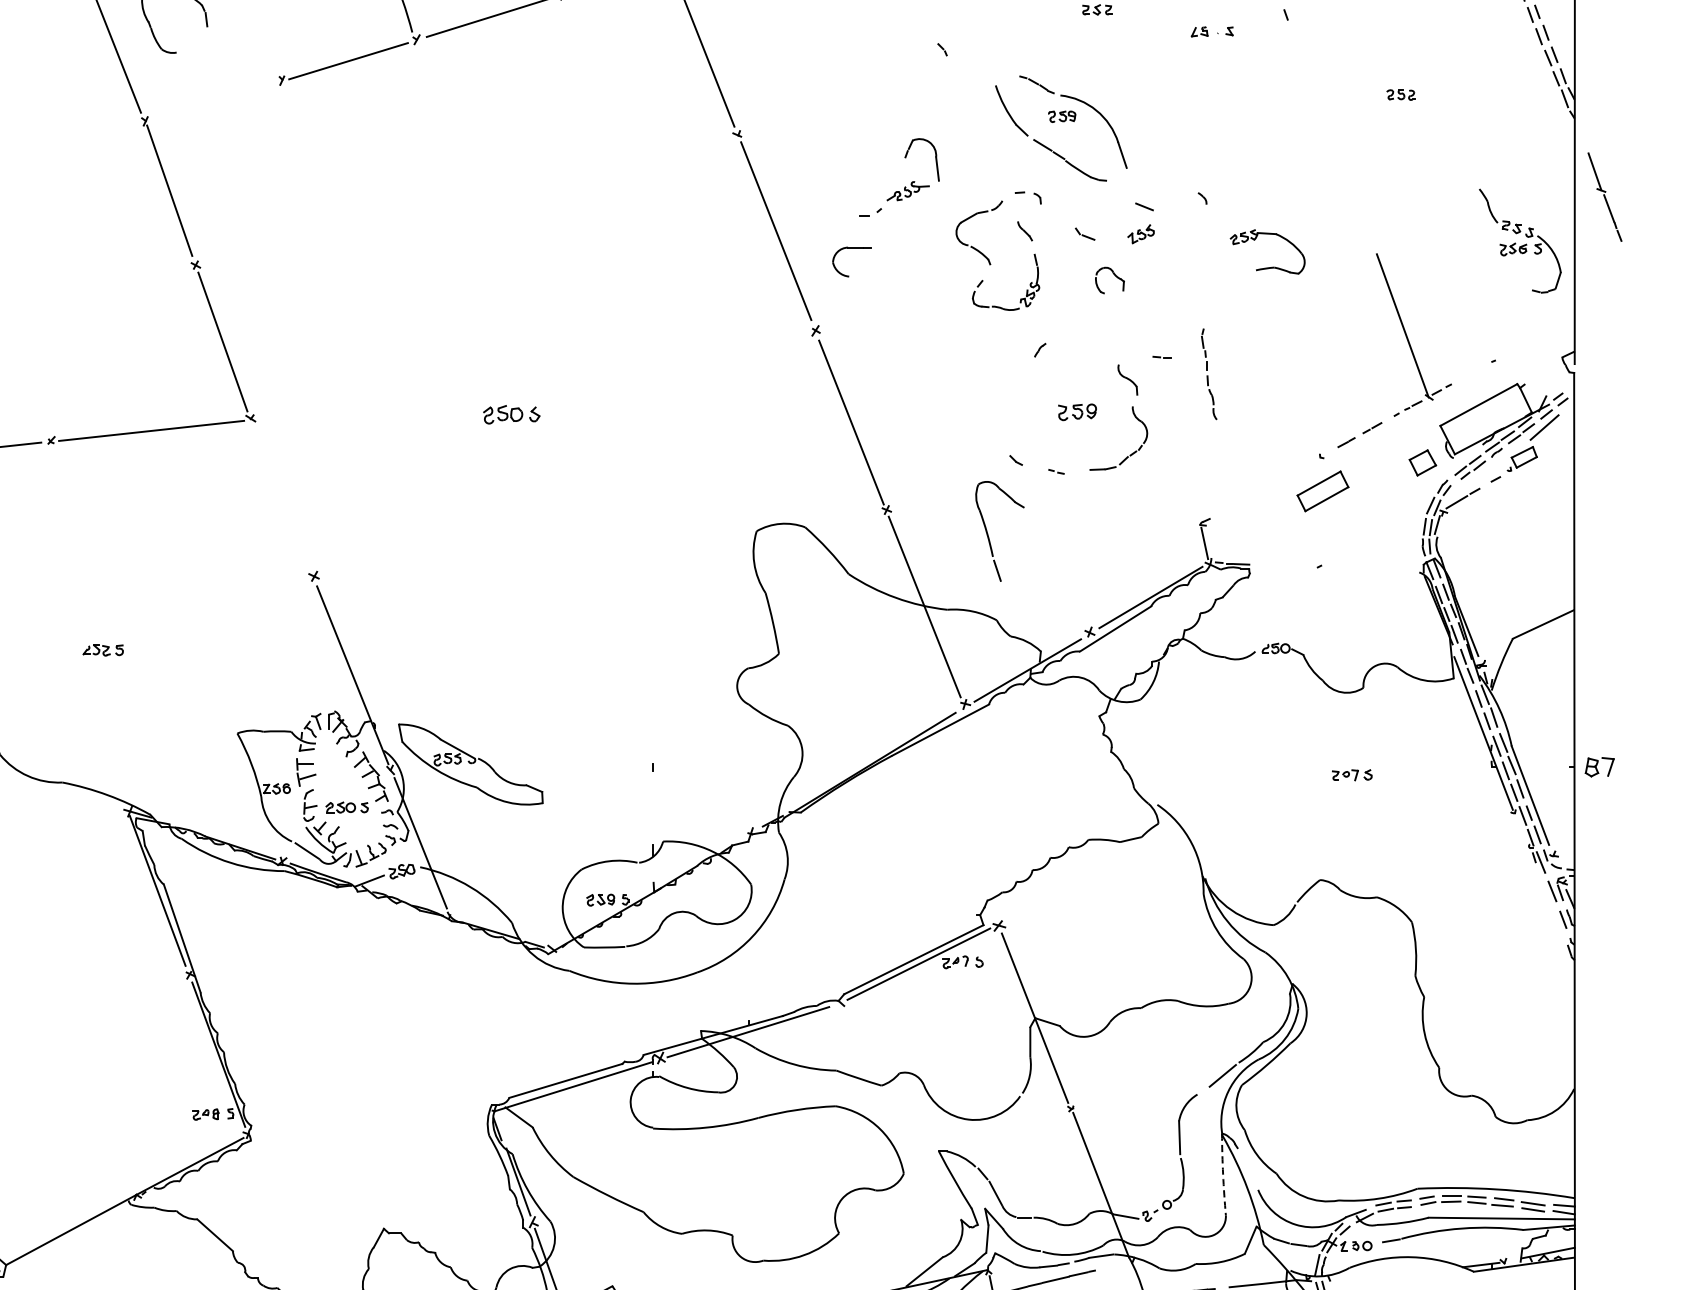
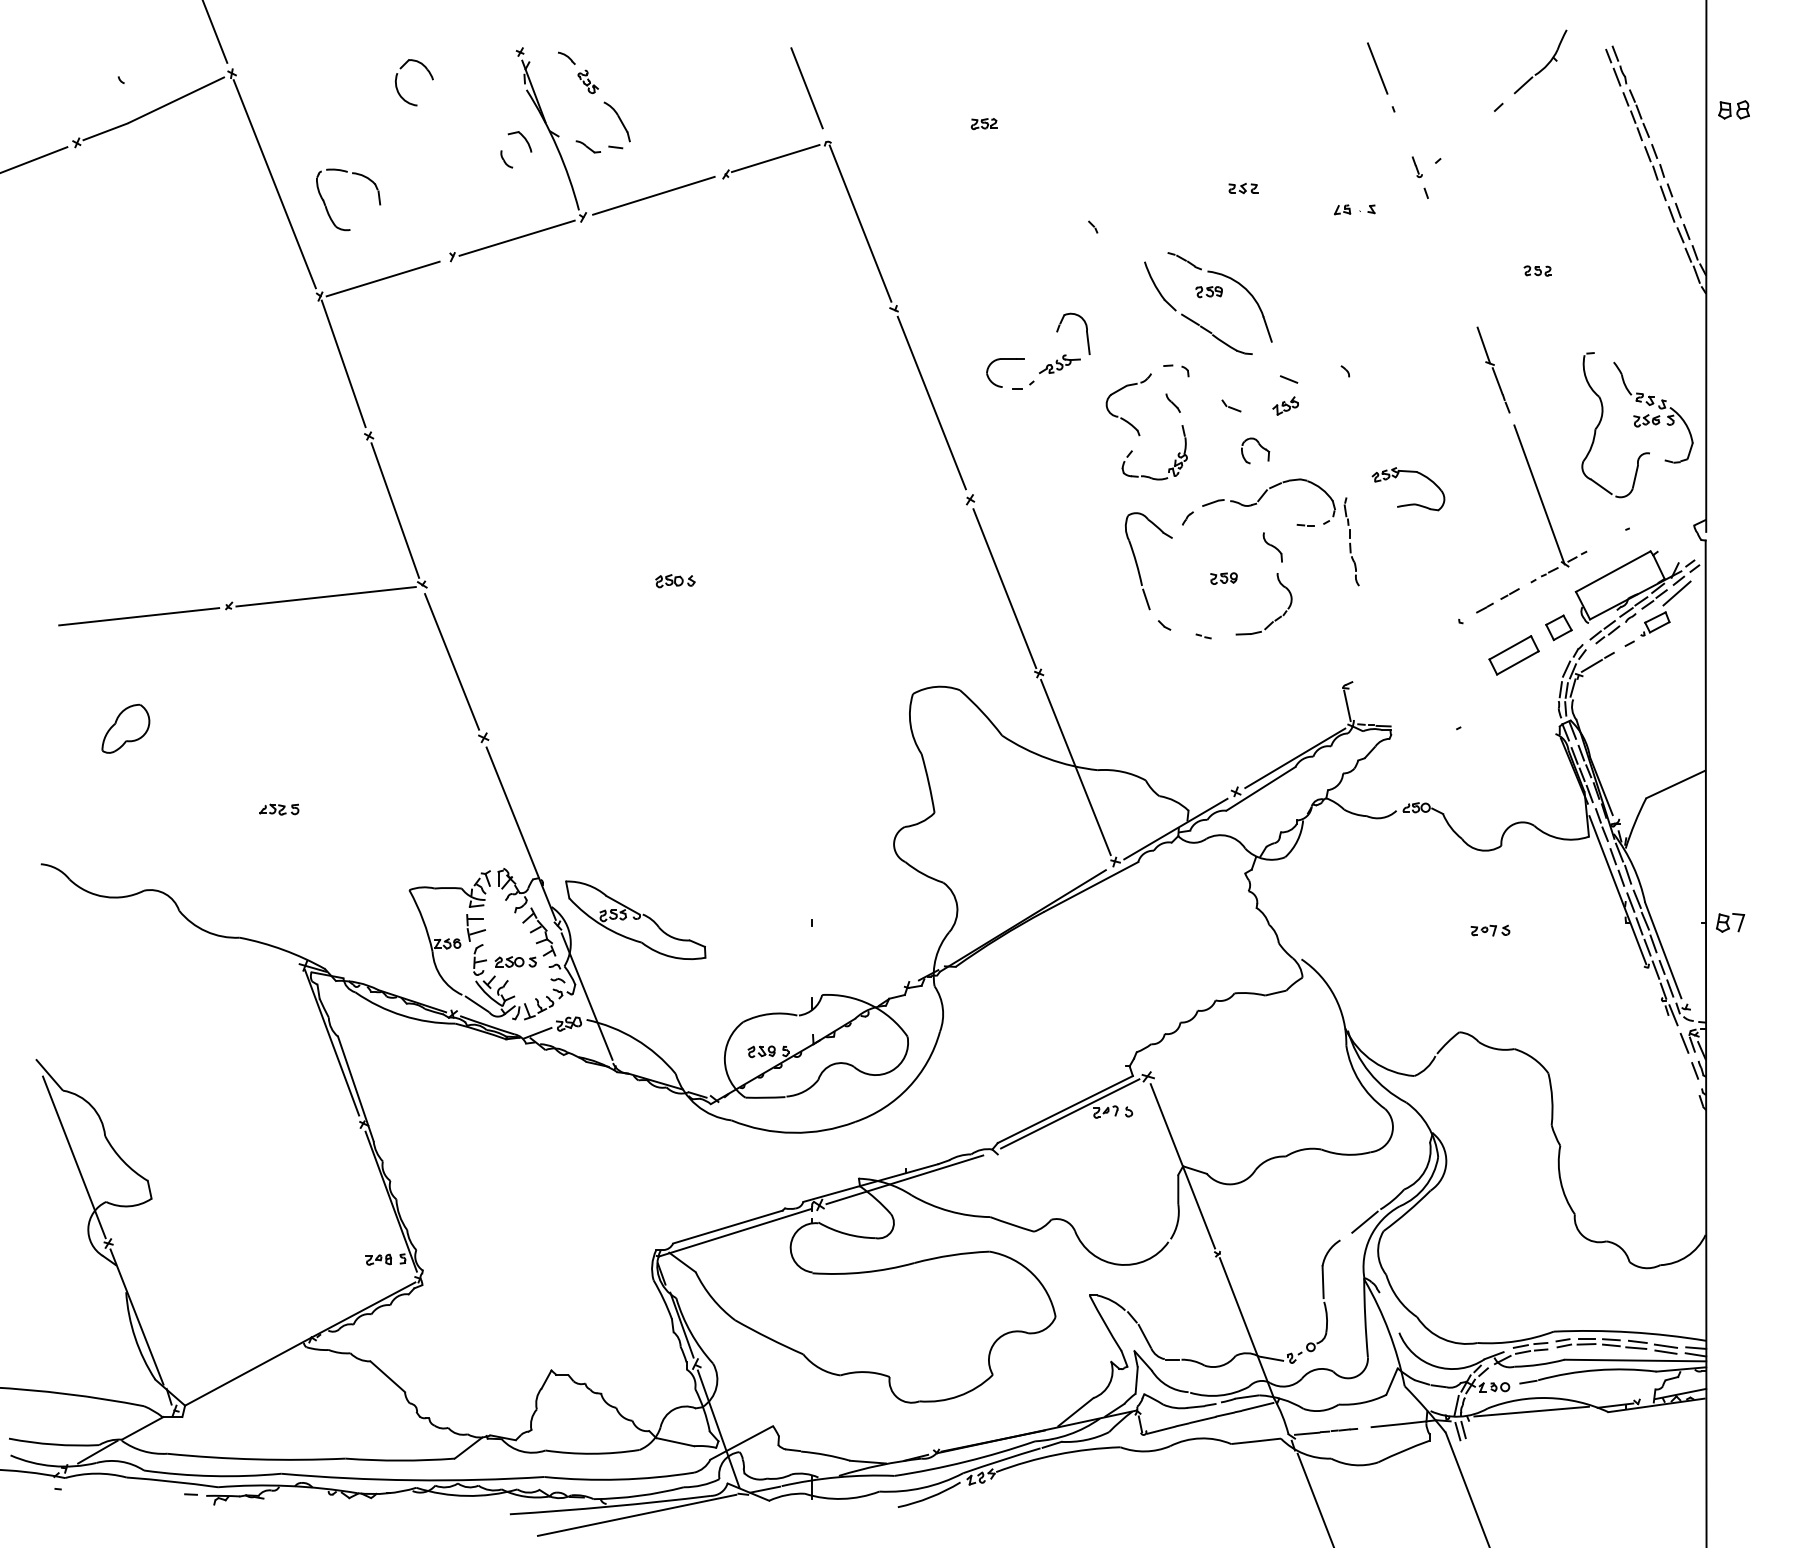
line: (209, 102) -> (382, 278), added
part: (1604, 196) -> (1493, 369), moved
part: (852, 248) -> (1005, 359), moved
part: (1466, 250) -> (1601, 421), added
part: (1269, 266) -> (1410, 503), moved
part: (1118, 327) -> (1263, 496), added
part: (1076, 412) -> (1223, 578), size x0.71
part: (511, 415) -> (675, 581), size x0.71
part: (1322, 491) -> (1513, 655), moved
line: (281, 497) -> (452, 661), added
part: (988, 532) -> (1137, 562), moved
arc: (1223, 1174) -> (1365, 1317), dashed -> solid
line: (1111, 1265) -> (1257, 1406), added
line: (1394, 1271) -> (1531, 1411), added

